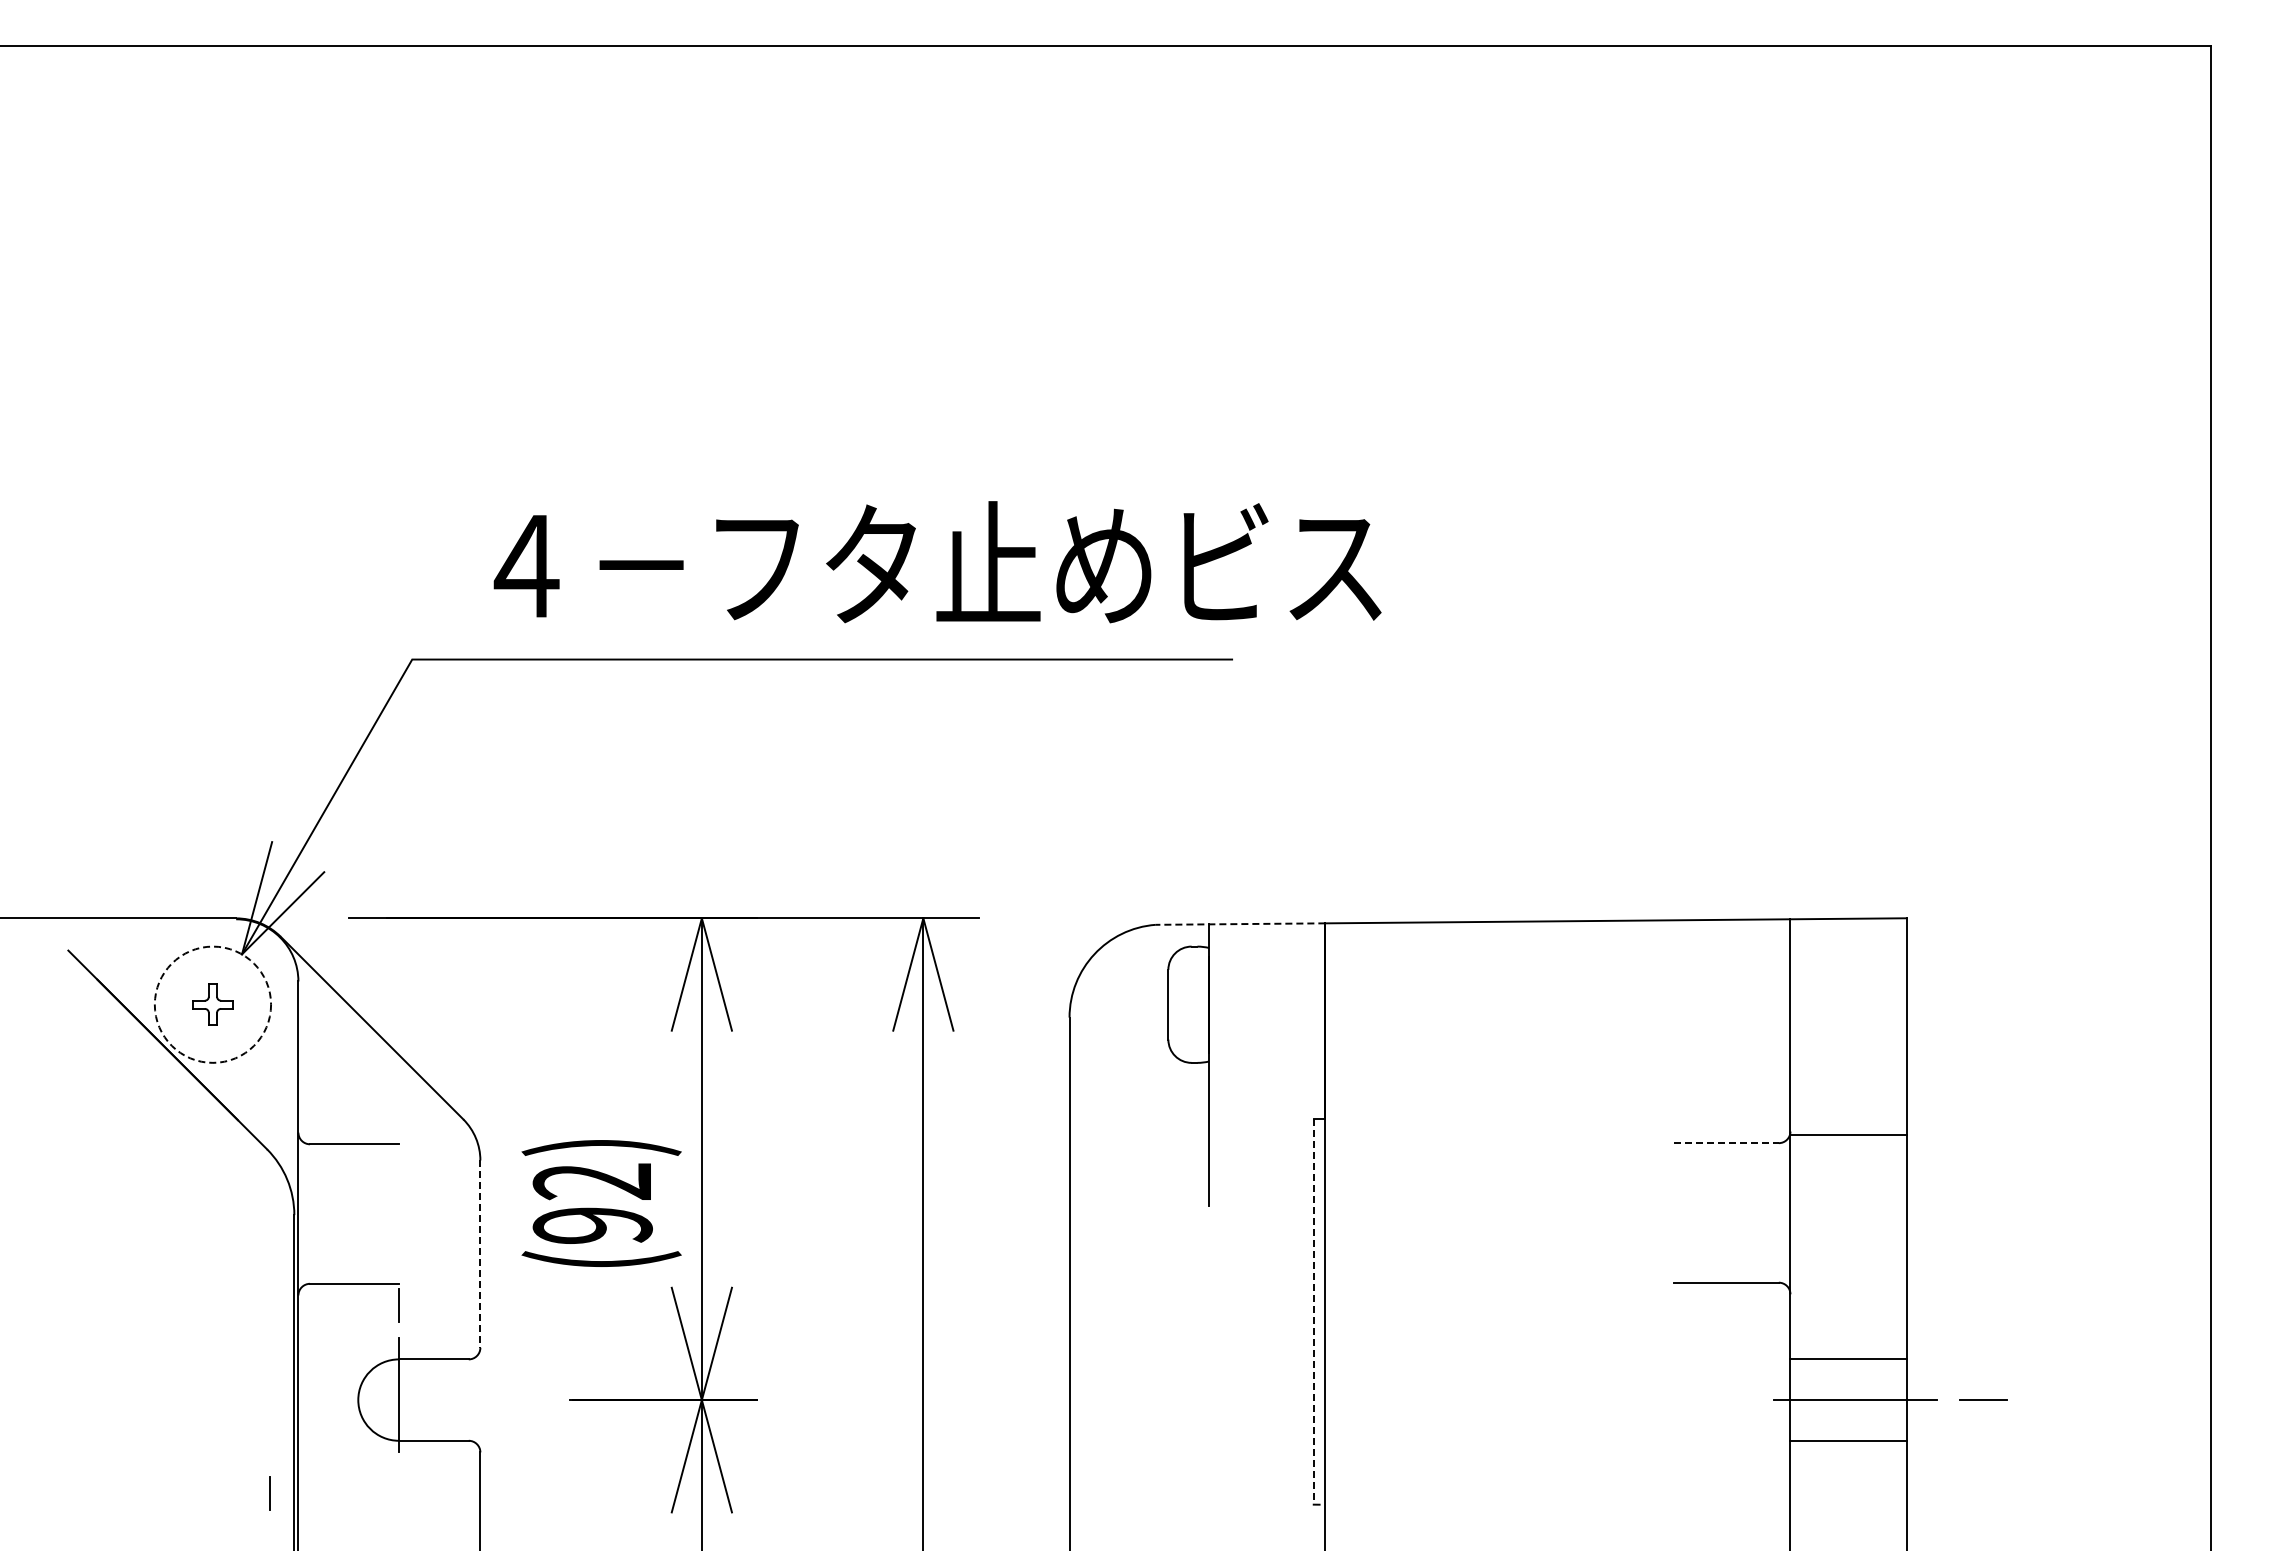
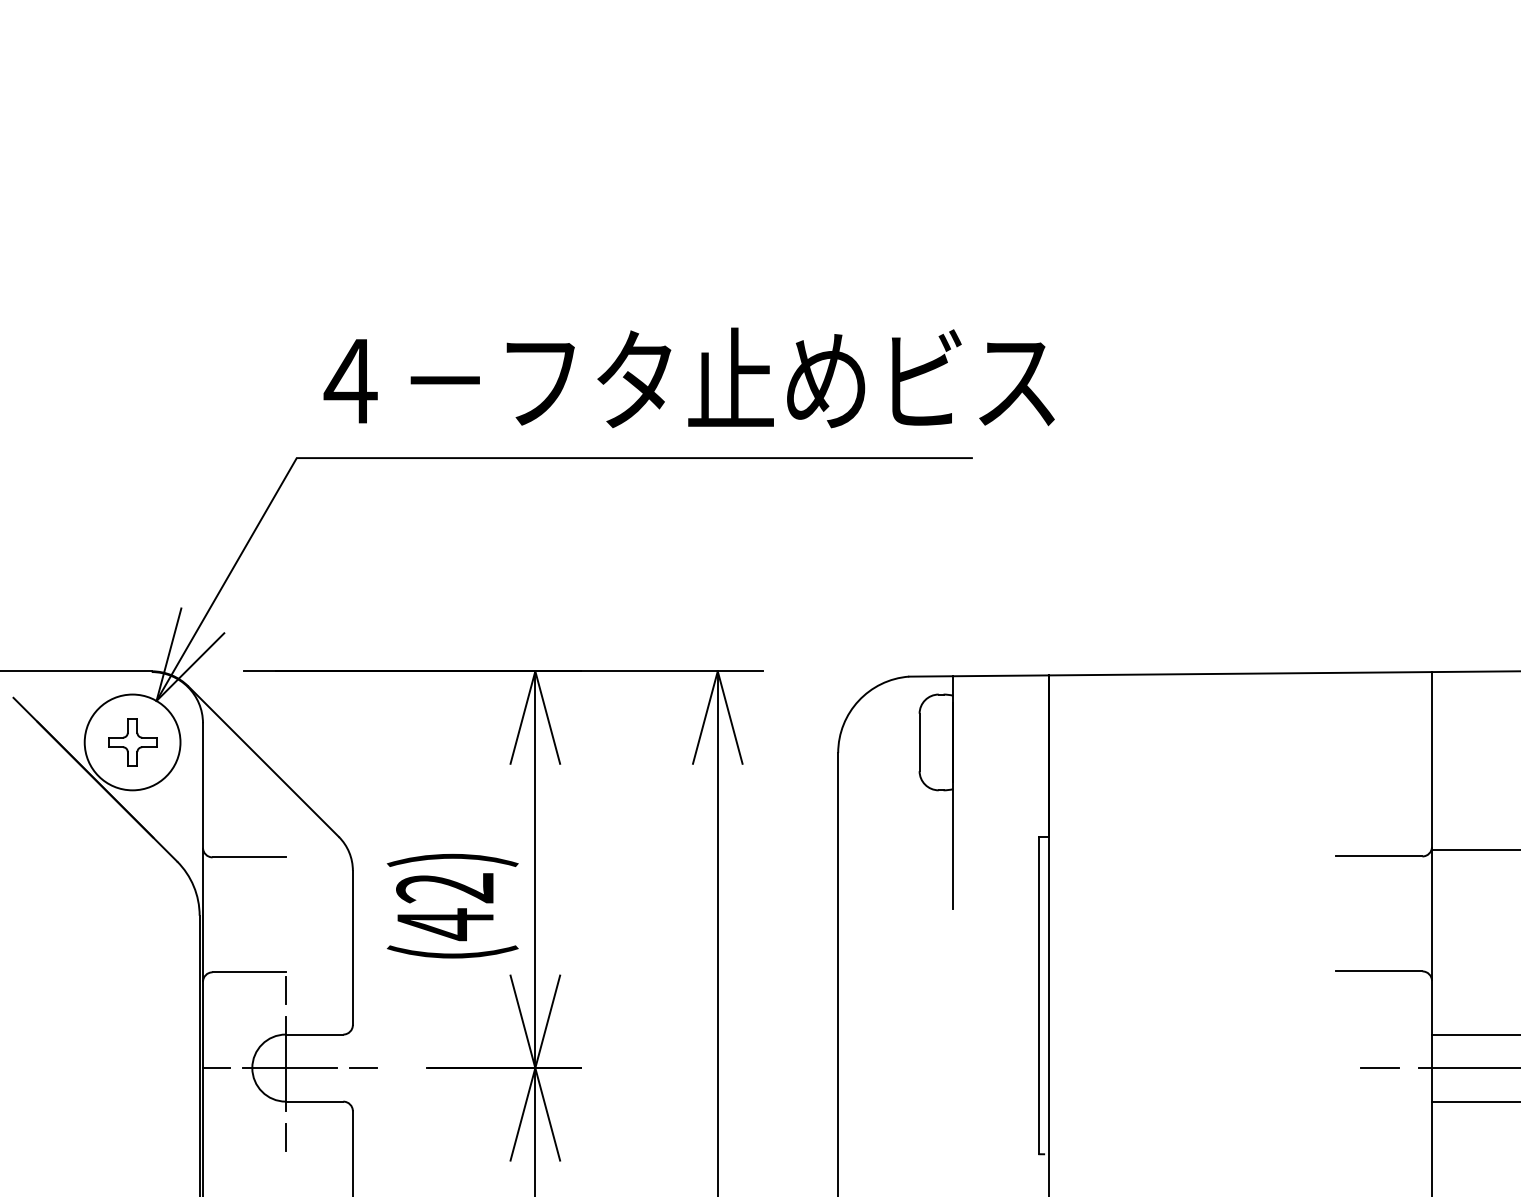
text: (937, 562) -> (689, 378), moved
line: (1240, 924) -> (979, 676), dashed -> solid
circle: (212, 1004) -> (132, 742), dashed -> solid
part: (212, 1004) -> (132, 742), size x1.43
line: (1727, 1143) -> (1380, 856), dashed -> solid
text: (592, 1225) -> (445, 924), (92) -> (42)
line: (480, 1254) -> (352, 948), dashed -> solid
line: (1313, 1311) -> (1039, 995), dashed -> solid
line: (493, 1399) -> (363, 1067), added
line: (314, 1400) -> (216, 1068), added
line: (403, 1400) -> (289, 1068), added
line: (1727, 1400) -> (1380, 1068), added
line: (269, 1493) -> (285, 1137), moved

